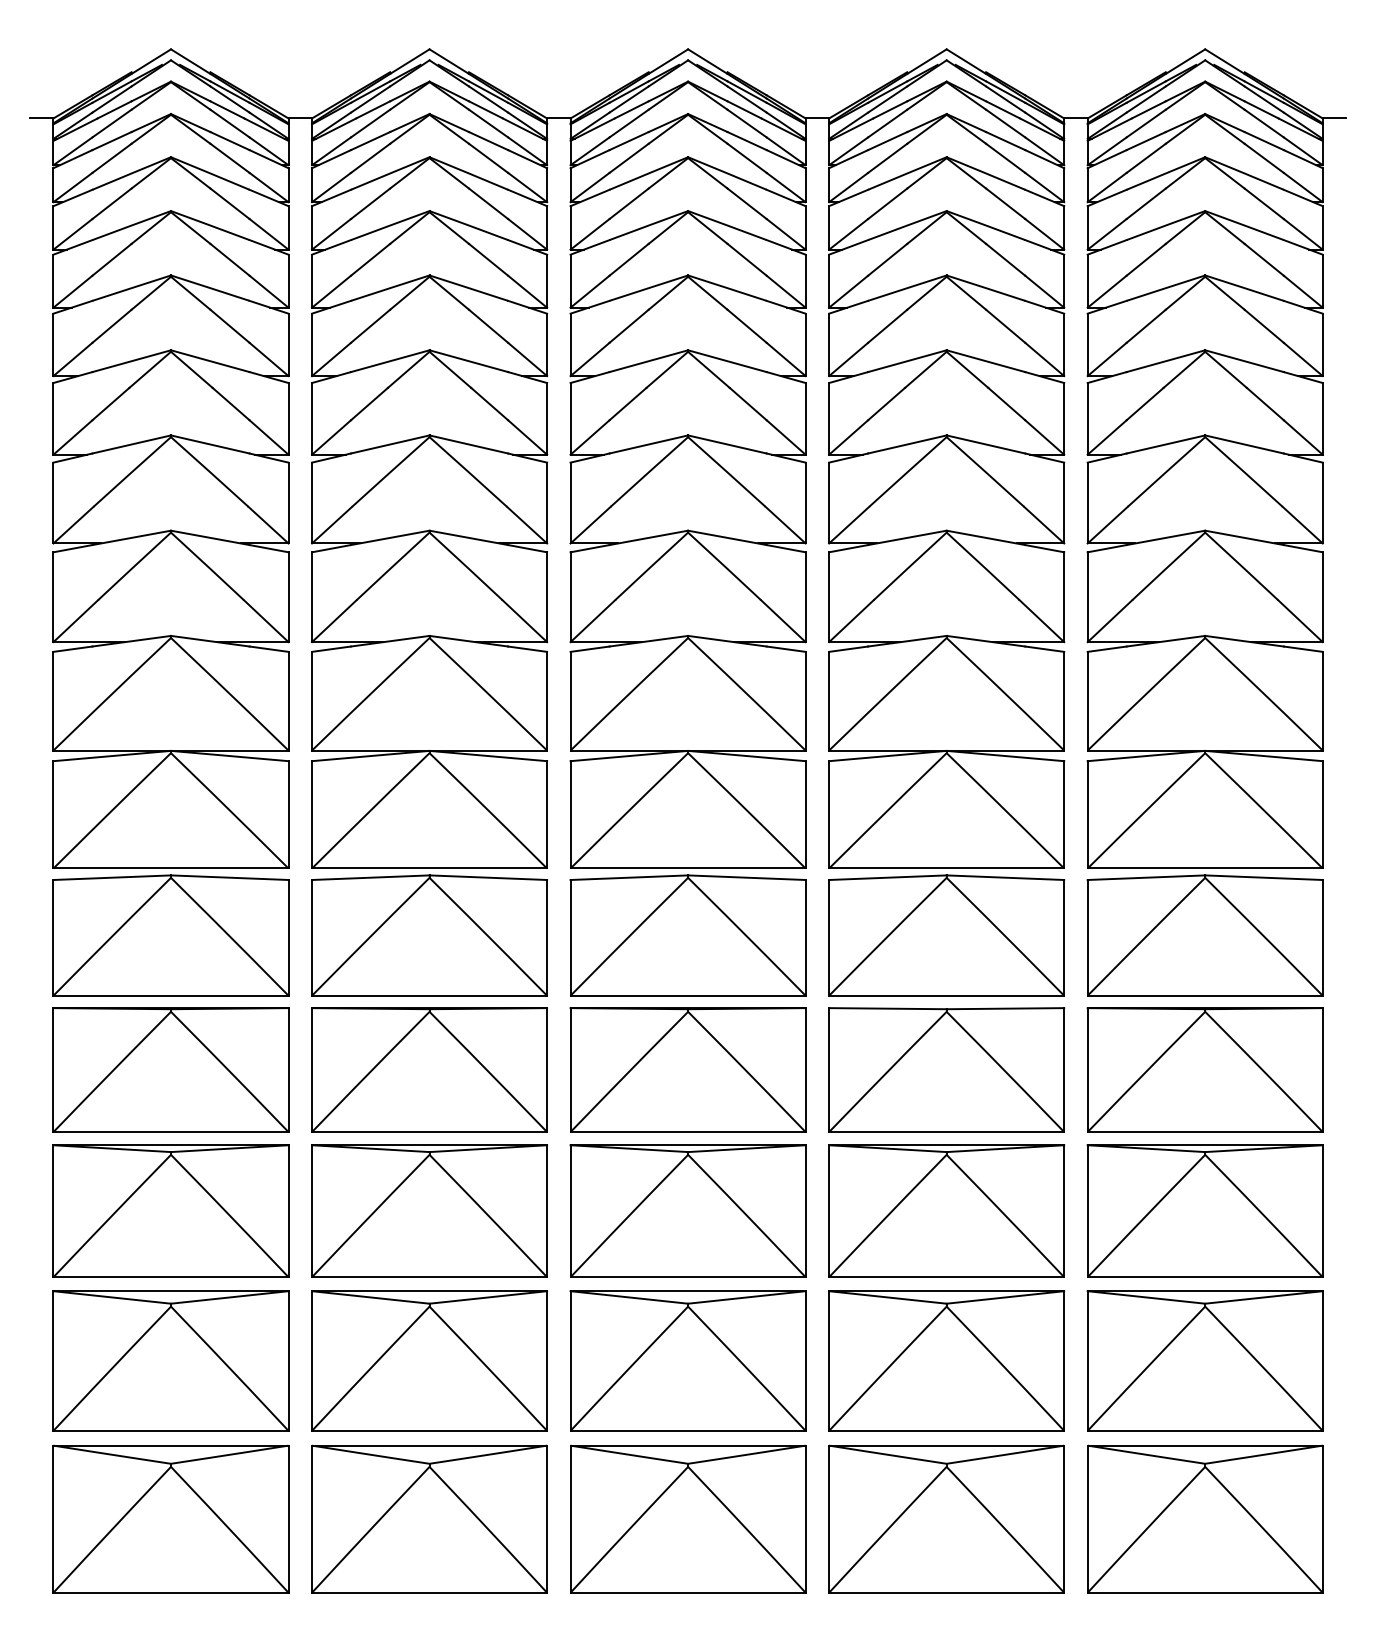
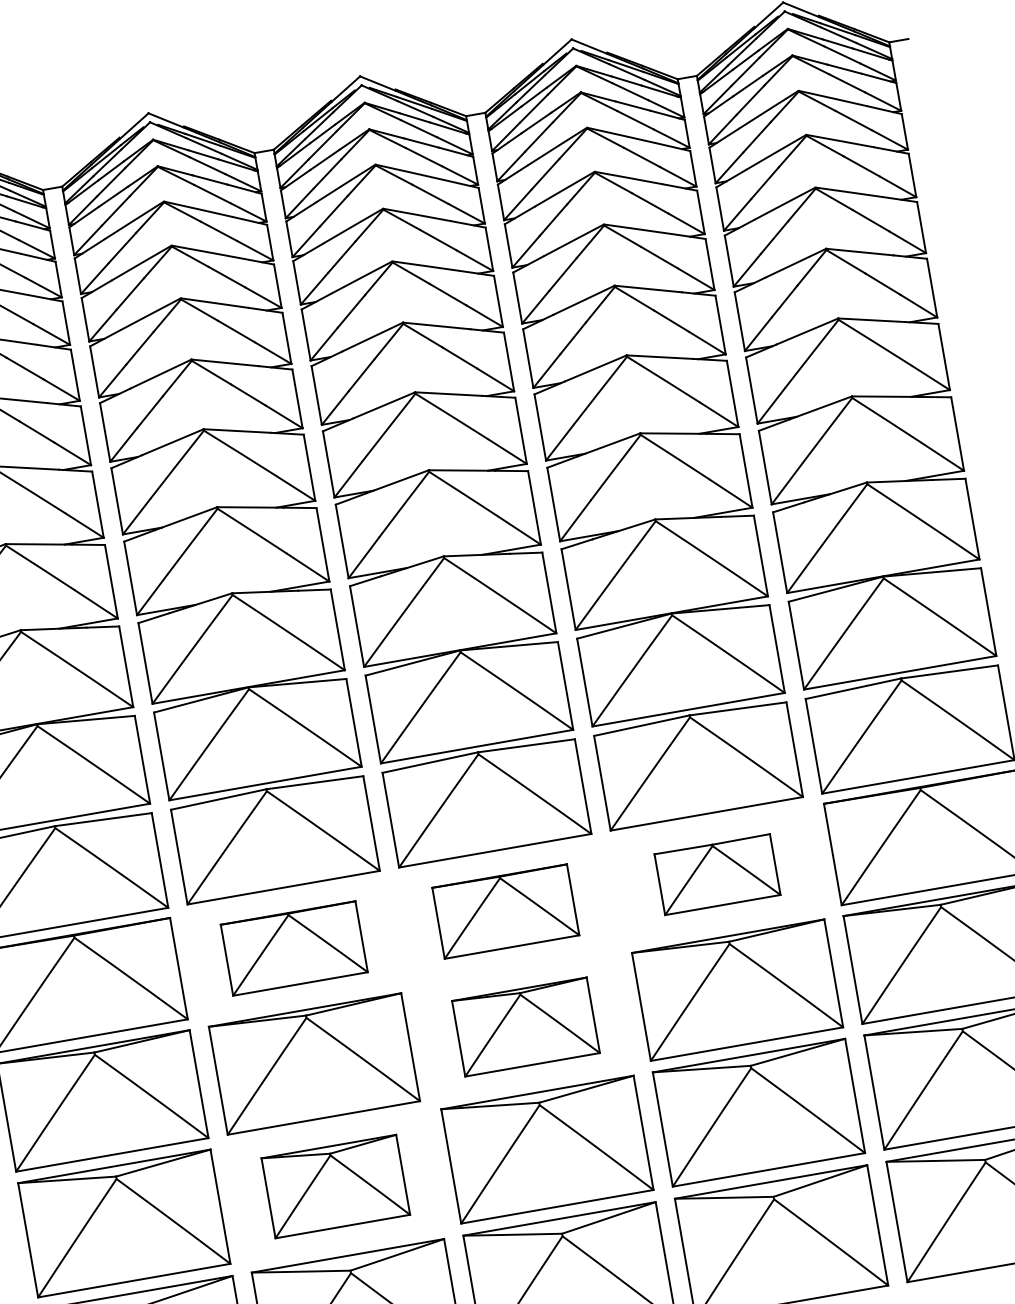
part: (429, 1069) -> (294, 948), size x0.7
part: (687, 1069) -> (505, 911), size x0.7
part: (946, 1069) -> (717, 874), size x0.6
part: (687, 1210) -> (525, 1026), size x0.7
part: (429, 1360) -> (335, 1186), size x0.7

